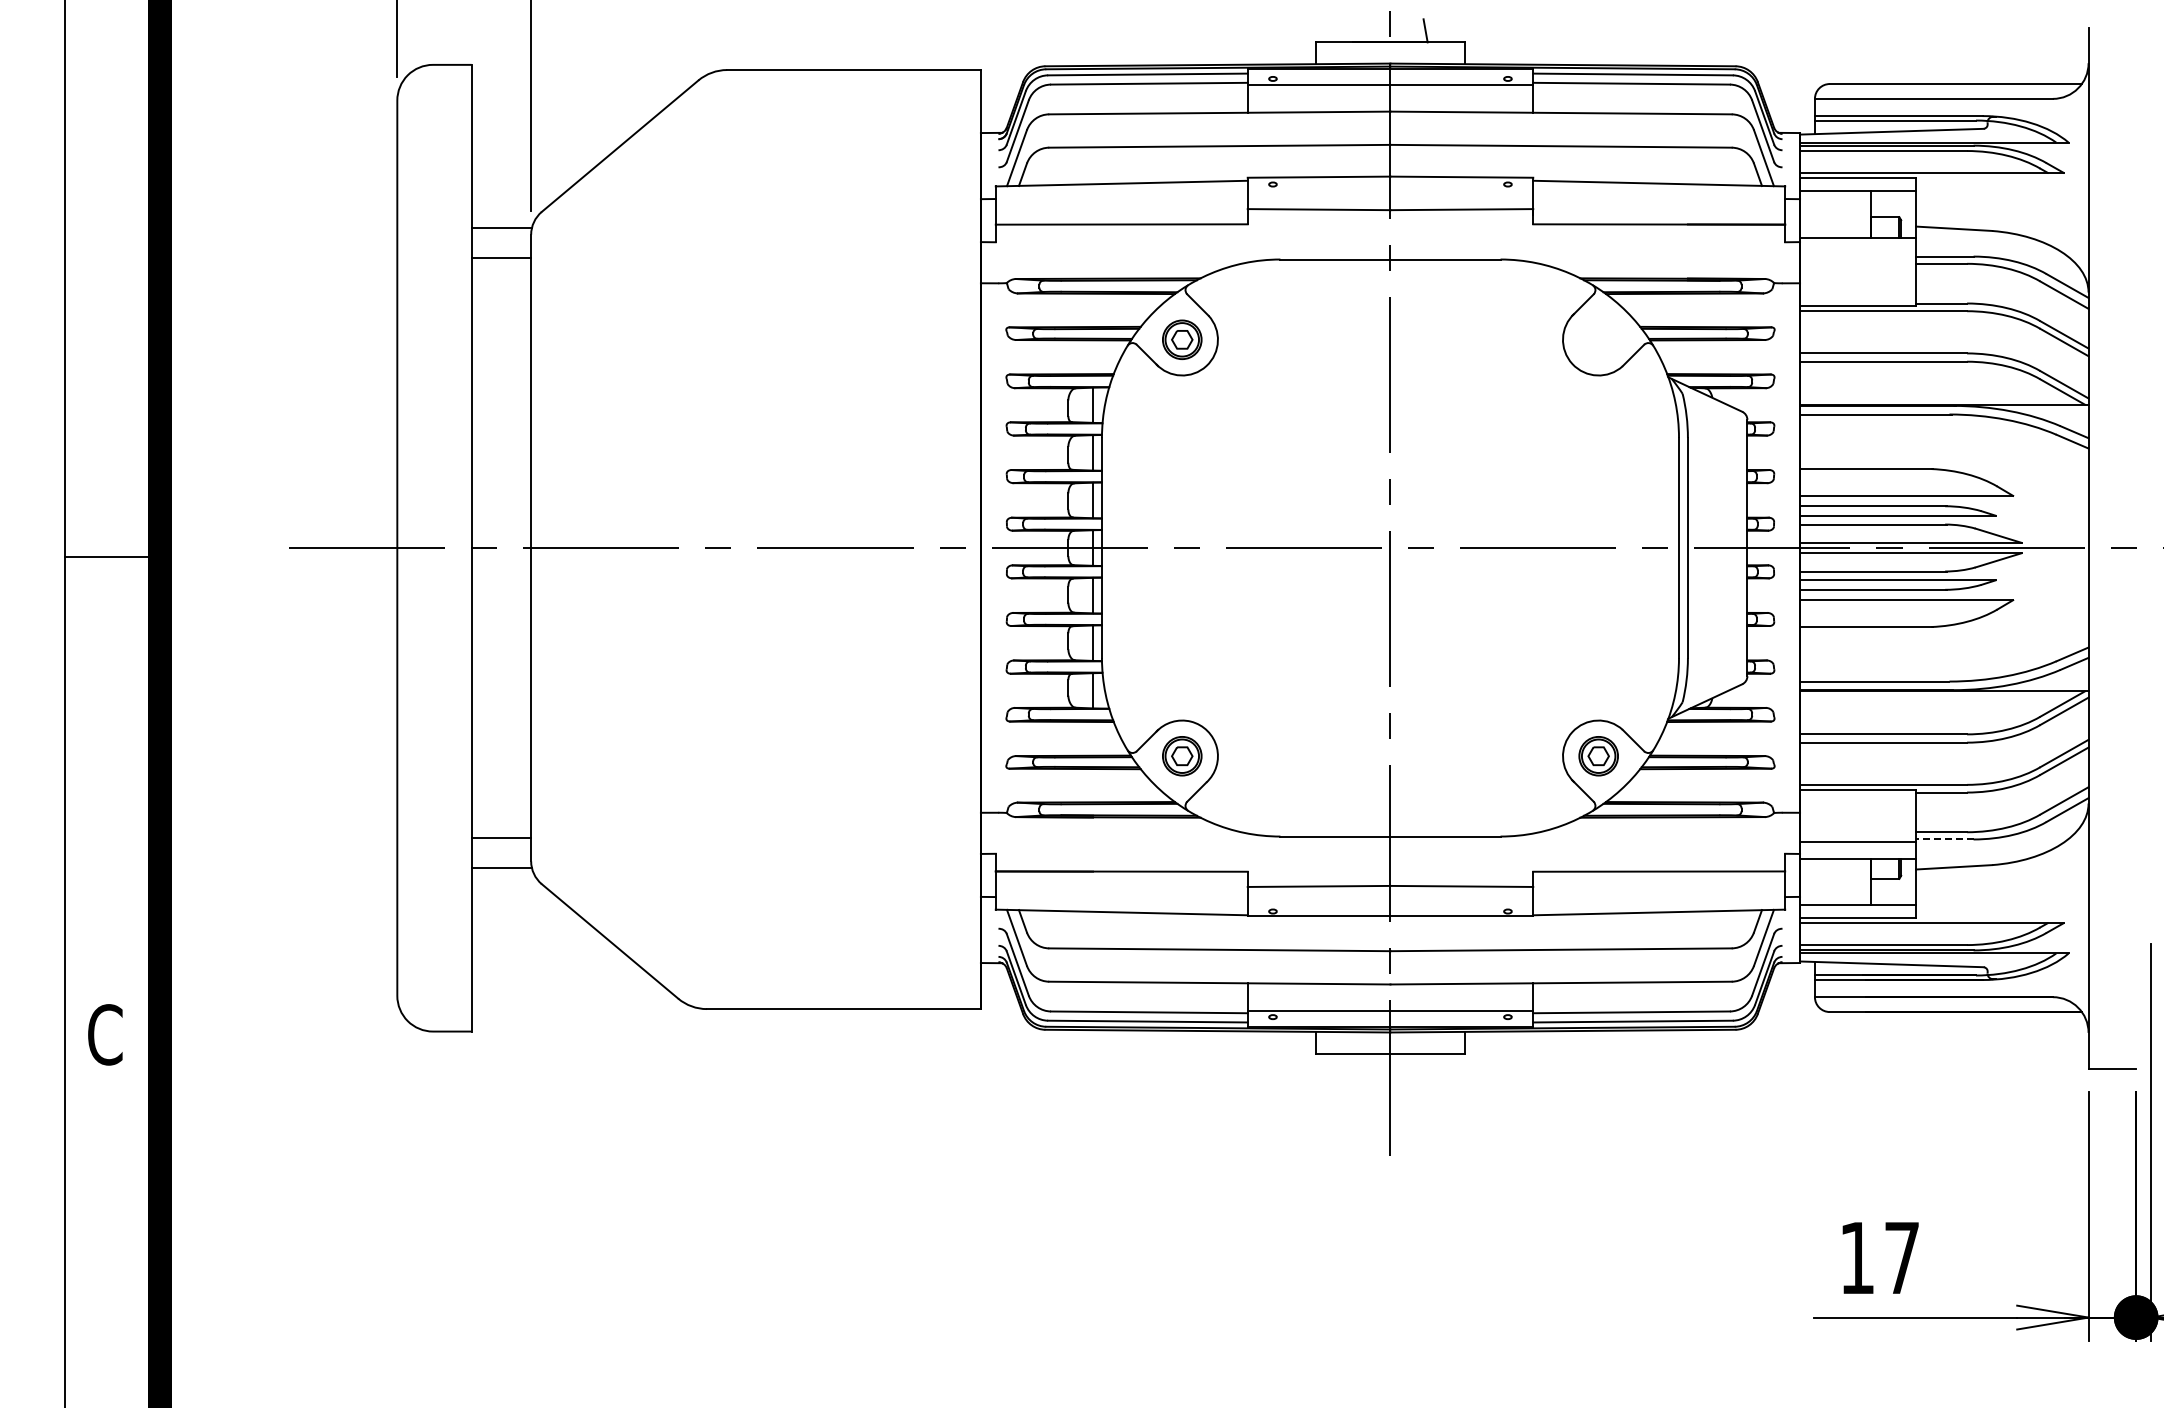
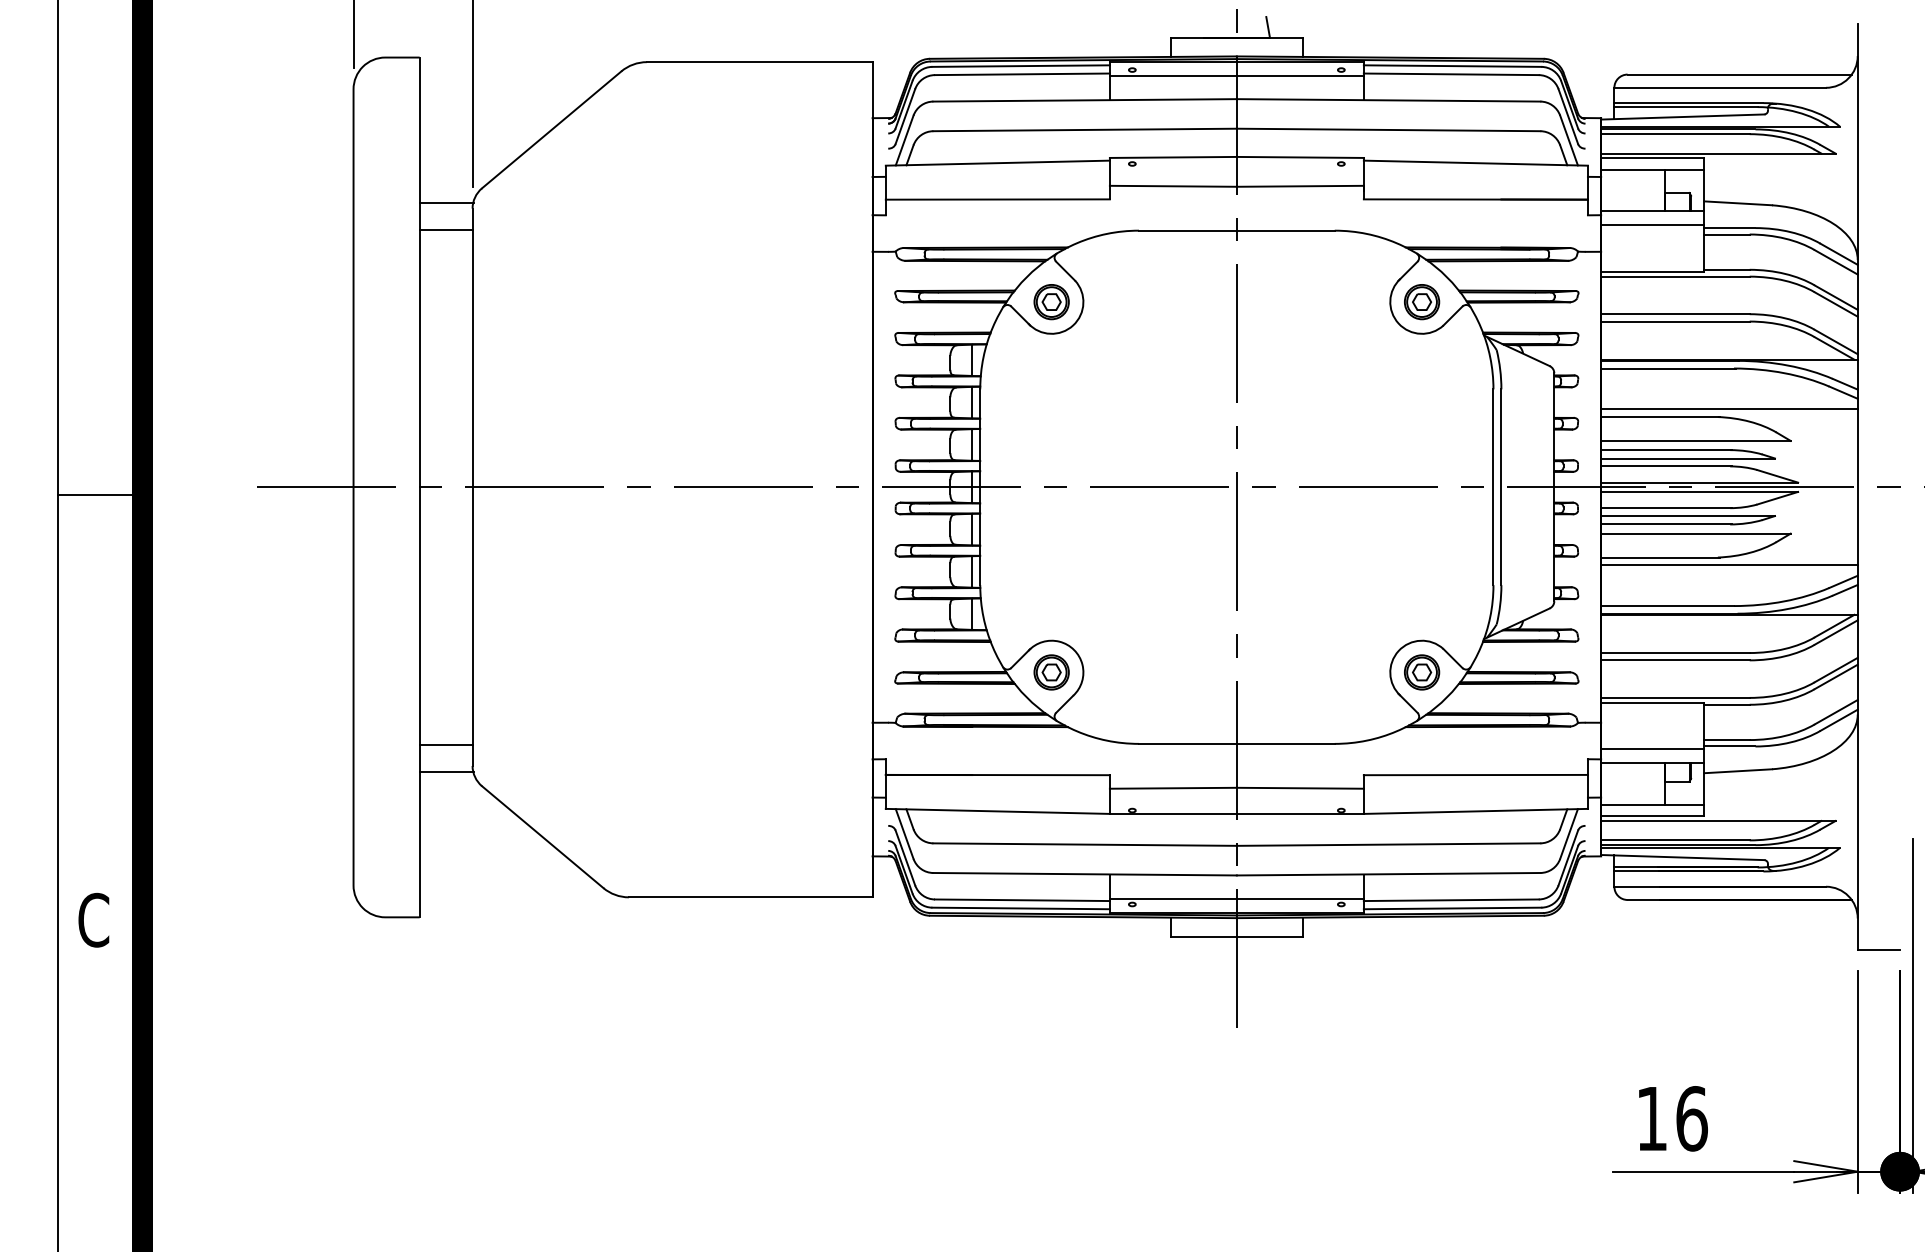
line: (1858, 253) -> (1653, 225), added
part: (1598, 339) -> (1421, 301), added
line: (1944, 460) -> (1729, 409), added
line: (1944, 635) -> (1729, 565), added
line: (1944, 839) -> (1729, 746), dashed -> solid
text: (1902, 1258) -> (1692, 1119), 17 -> 16

